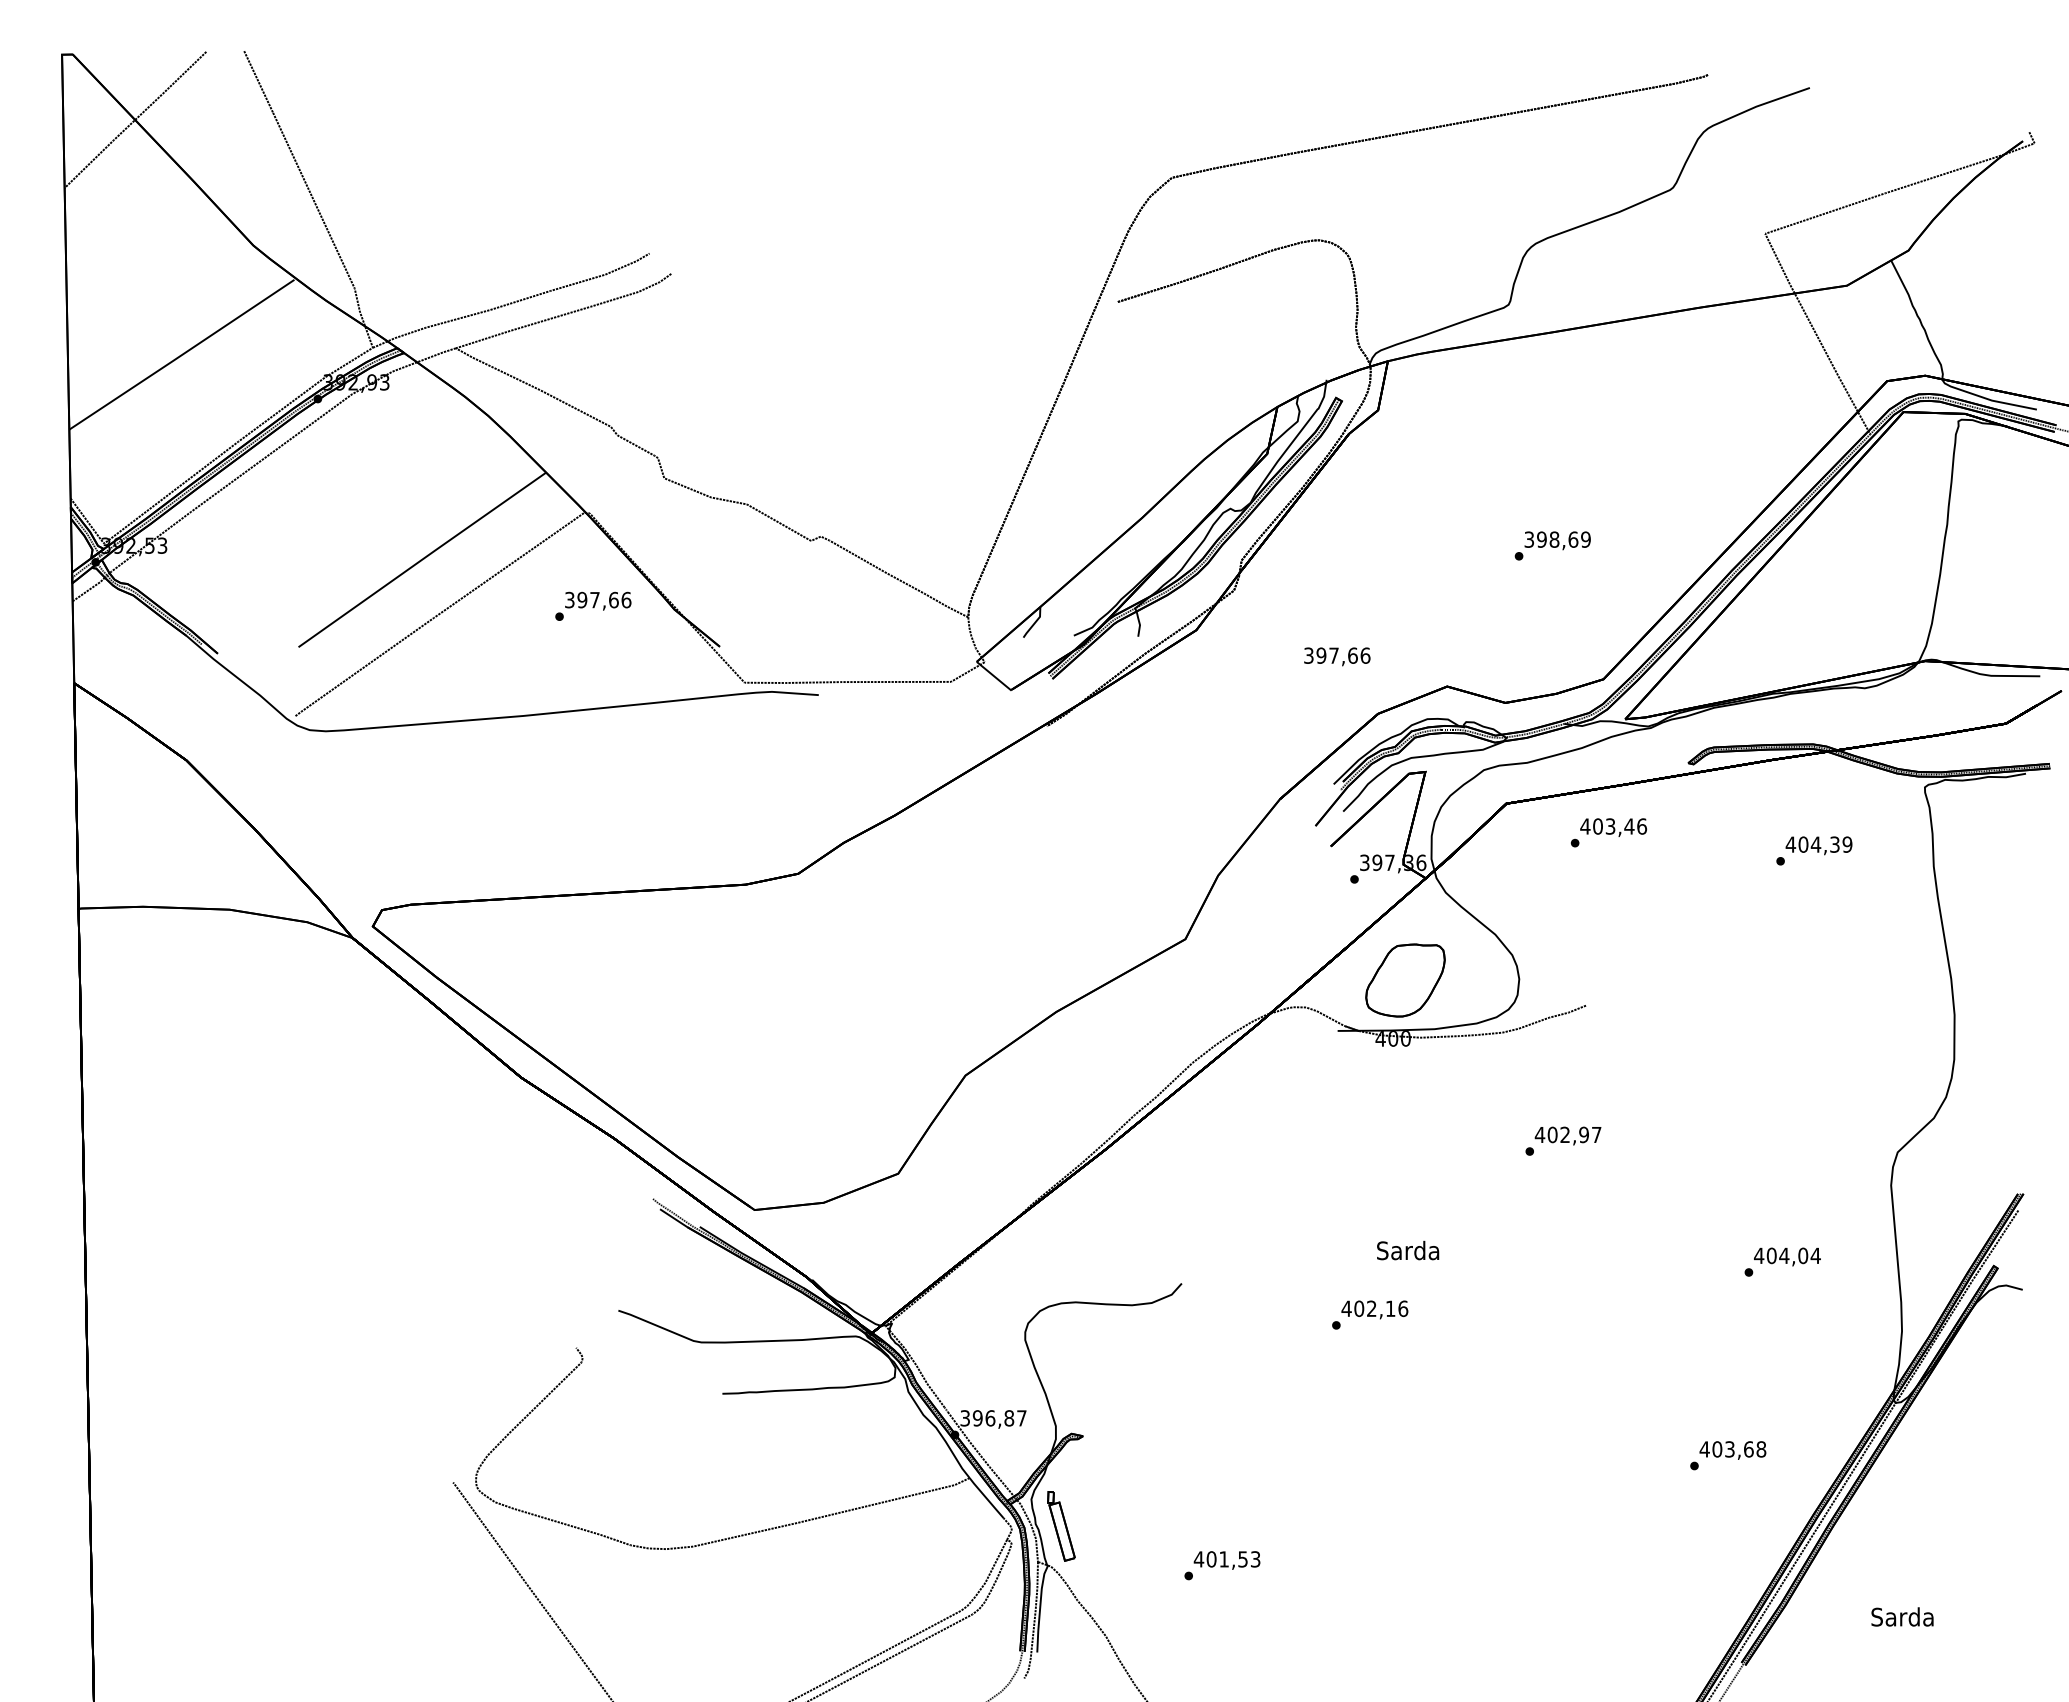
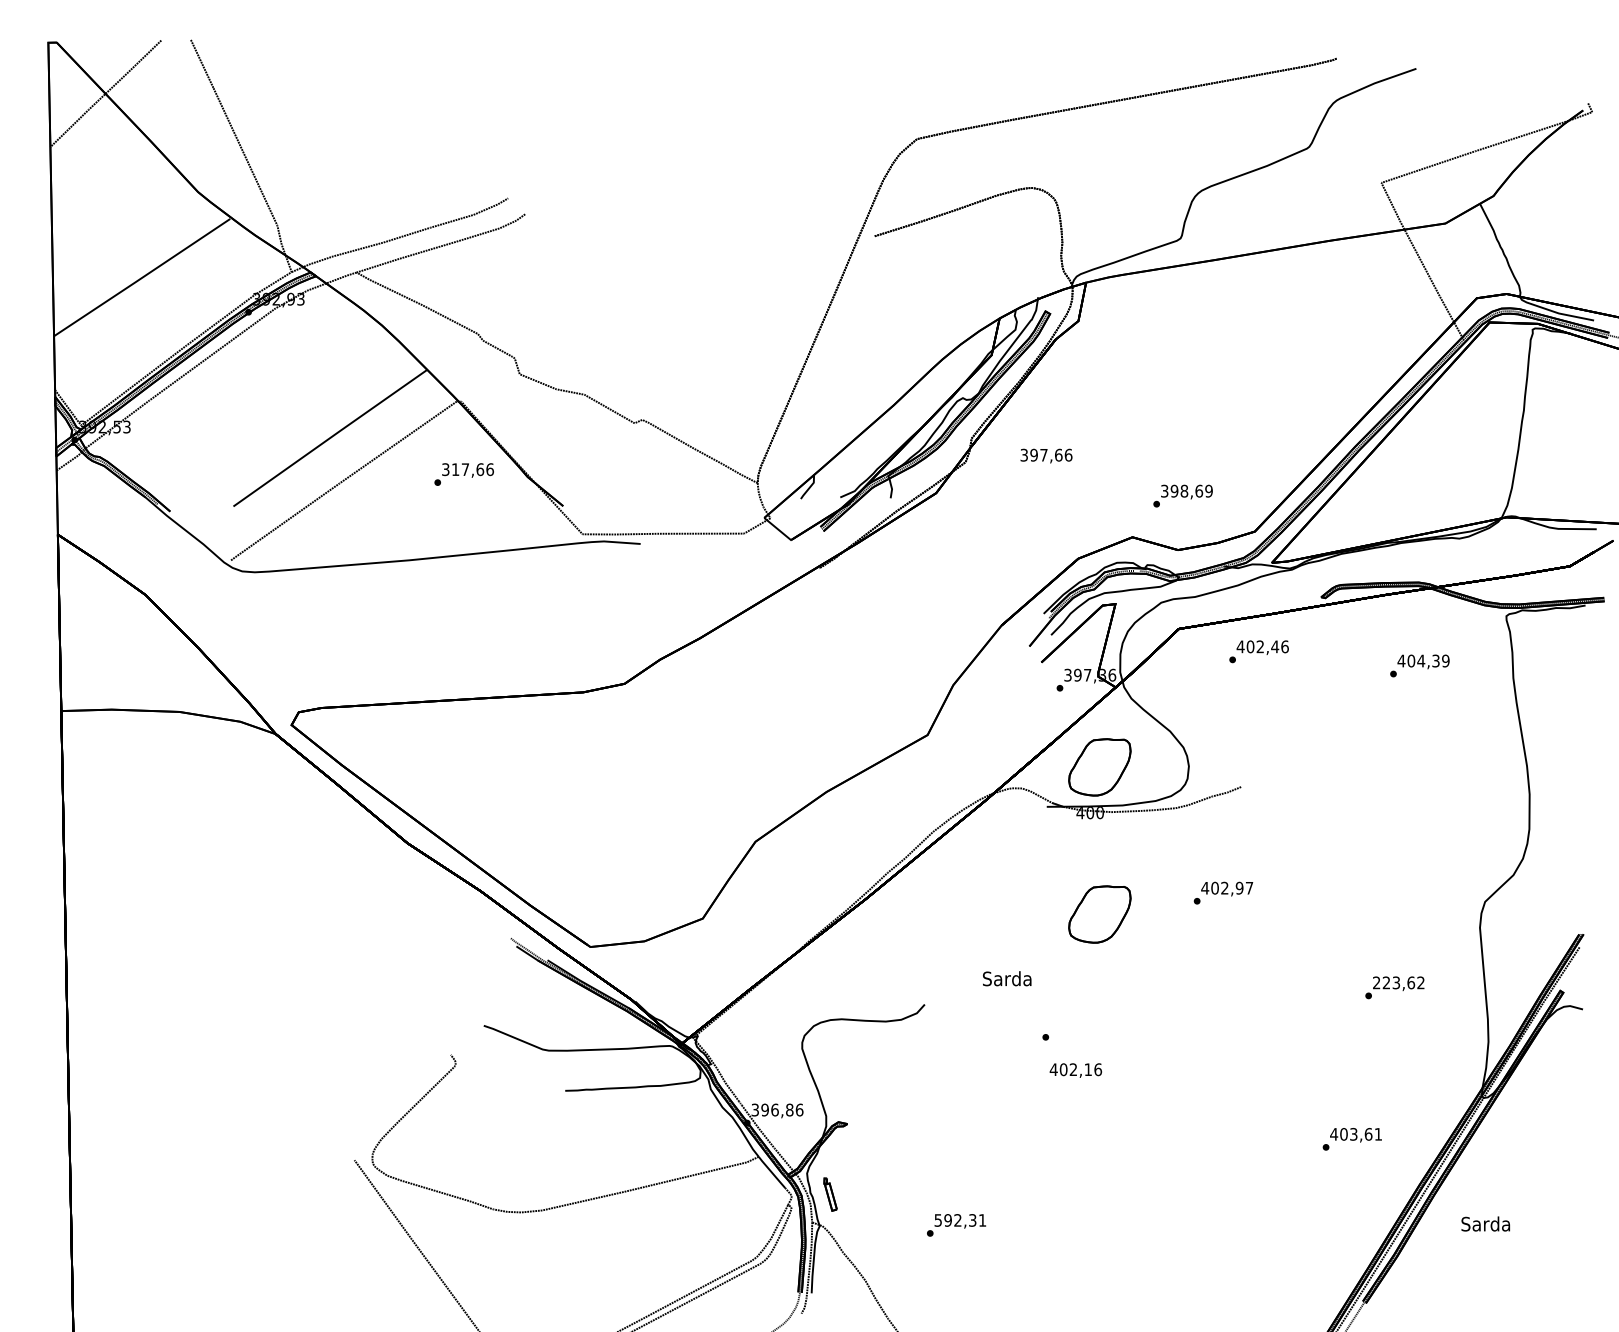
text: (1552, 545) -> (1182, 495), moved
text: (582, 599) -> (455, 469), 397,66 -> 317,66
text: (1337, 656) -> (1046, 455), moved
text: (1610, 826) -> (1260, 646), 403,46 -> 402,46
part: (1405, 1168) -> (1099, 914), added
text: (1408, 1250) -> (1007, 978), moved
text: (1787, 1255) -> (1398, 982), 404,04 -> 223,62
text: (1374, 1309) -> (1075, 1070), moved
text: (1021, 1418) -> (799, 1110), 396,87 -> 396,86
text: (1761, 1449) -> (1378, 1134), 403,68 -> 403,61
part: (1061, 1526) -> (830, 1194), size x0.6
text: (1226, 1559) -> (959, 1220), 401,53 -> 592,31
text: (1902, 1616) -> (1485, 1223), moved

